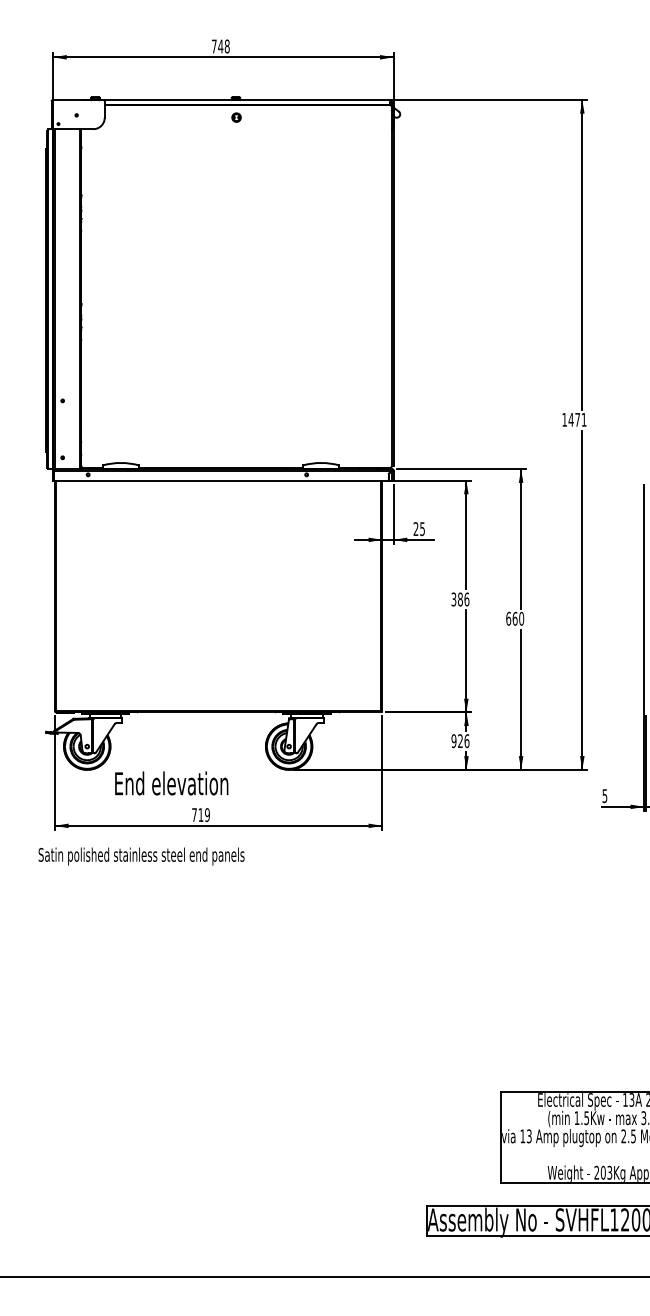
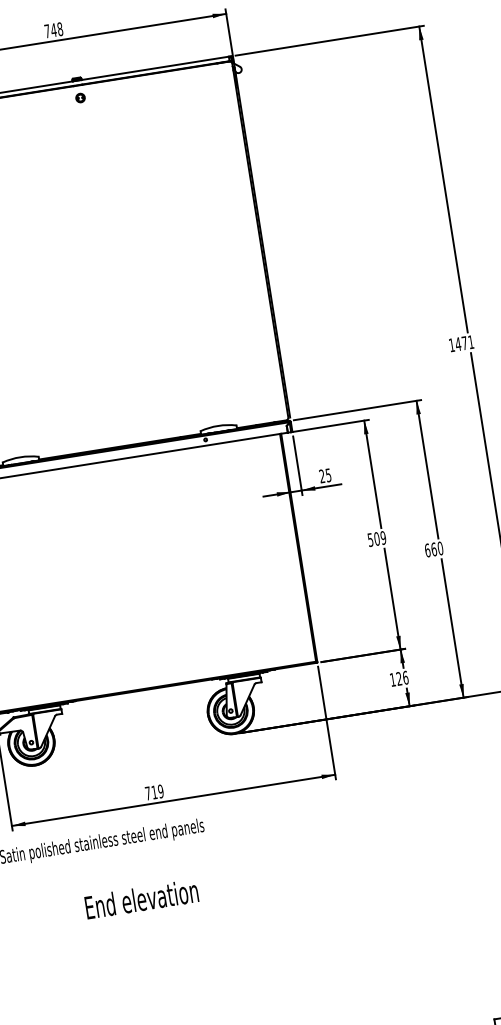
text: (460, 599) -> (377, 538), 386 -> 509
text: (453, 741) -> (392, 680), 926 -> 126
text: (171, 783) -> (141, 899), moved

